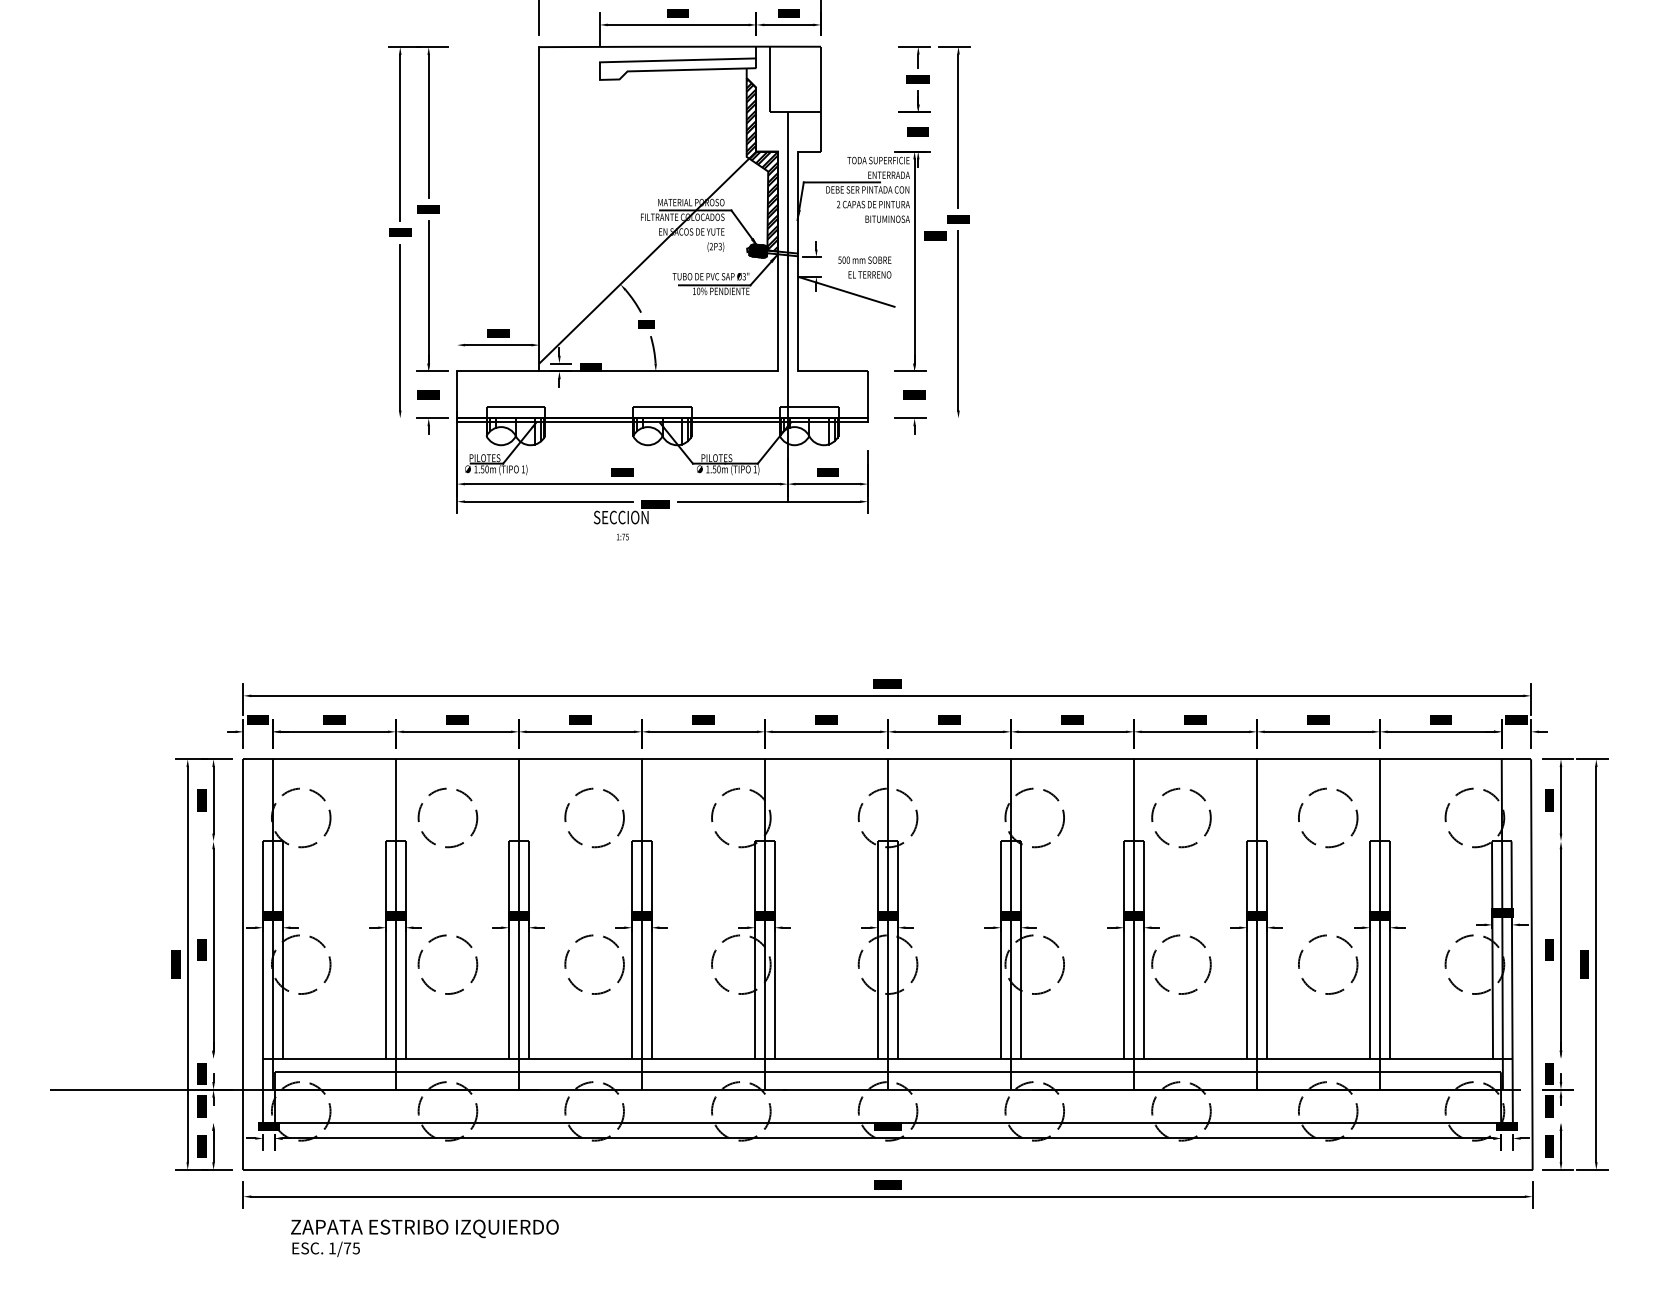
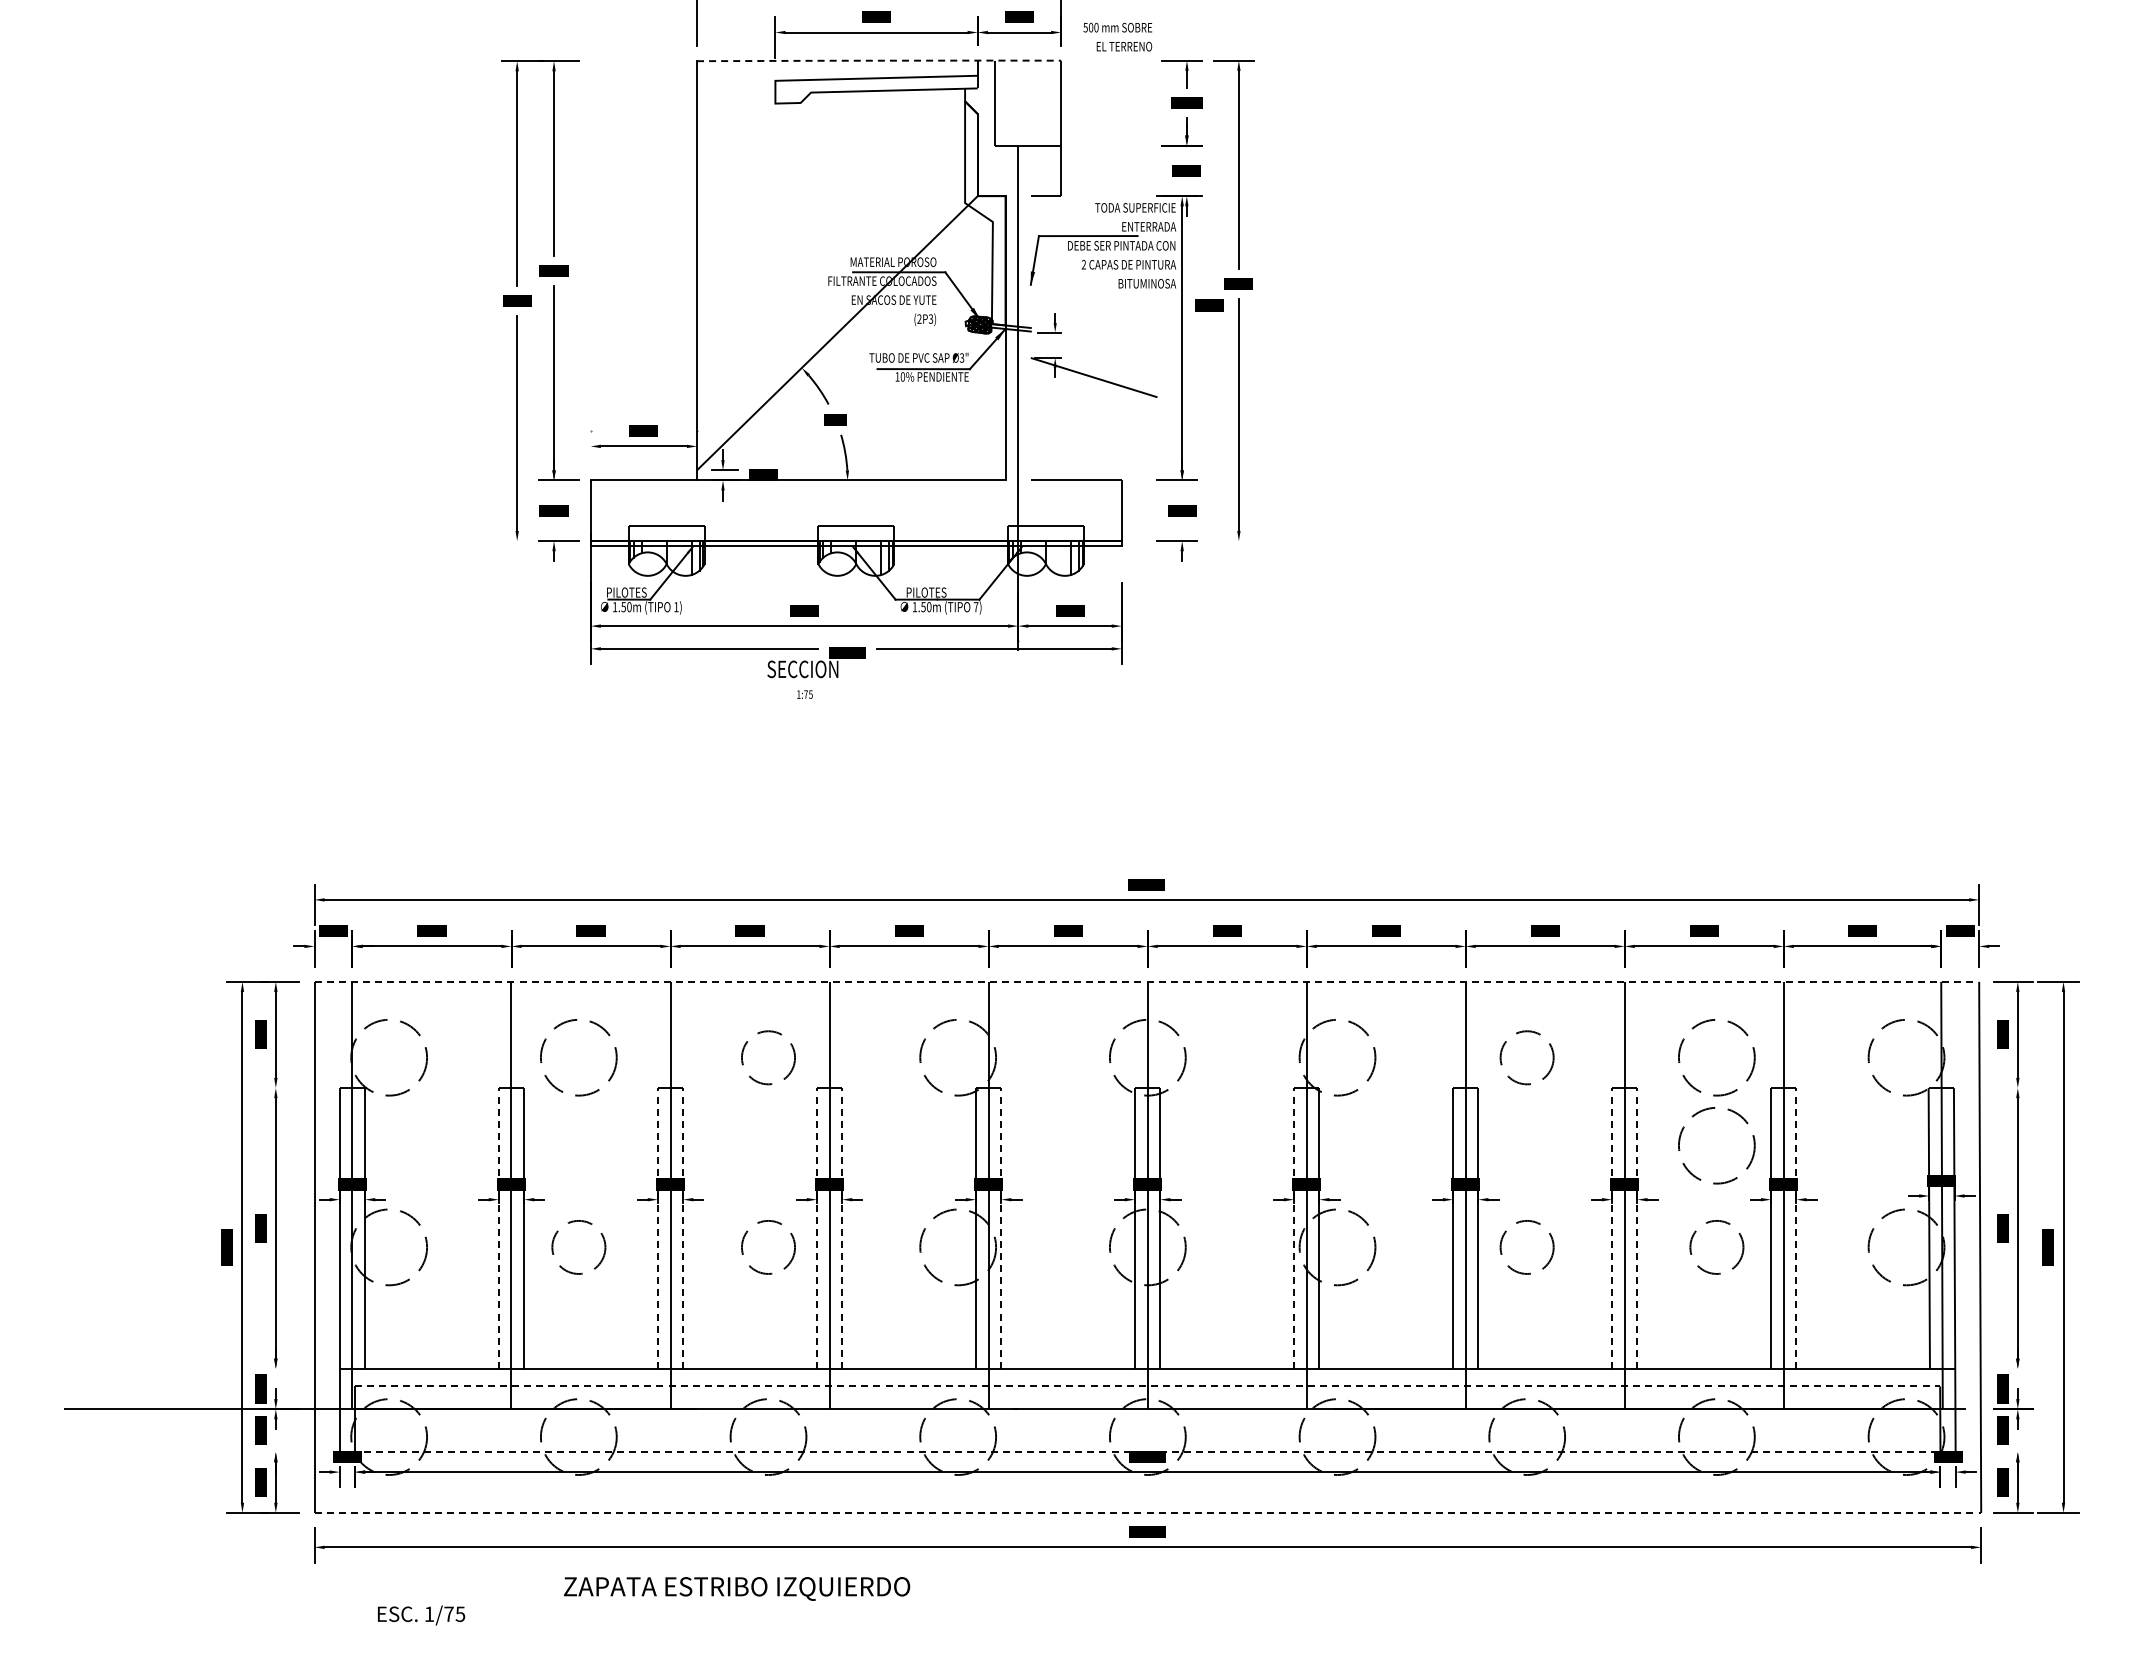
line: (680, 46) -> (879, 60), solid -> dashed
hatch: (762, 165) -> (985, 214), removed
line: (797, 261) -> (1030, 338), removed
text: (864, 267) -> (1117, 36), moved
text: (754, 469) -> (975, 607), 1) -> 7)
line: (887, 758) -> (1147, 981), solid -> dashed
circle: (594, 817) -> (768, 1057), size x0.7
circle: (1180, 817) -> (1526, 1057), size x0.7
circle: (1327, 885) -> (1716, 1145), added
line: (385, 949) -> (498, 1227), solid -> dashed
line: (508, 949) -> (657, 1227), solid -> dashed
line: (528, 949) -> (683, 1227), solid -> dashed
line: (631, 949) -> (816, 1227), solid -> dashed
line: (651, 949) -> (842, 1227), solid -> dashed
line: (774, 949) -> (1001, 1227), solid -> dashed
line: (1001, 949) -> (1294, 1227), solid -> dashed
line: (1247, 949) -> (1612, 1227), solid -> dashed
line: (1266, 949) -> (1637, 1227), solid -> dashed
line: (1389, 949) -> (1796, 1227), solid -> dashed
circle: (447, 964) -> (578, 1247), size x0.7
circle: (594, 964) -> (768, 1247), size x0.7
circle: (1180, 964) -> (1526, 1247), size x0.7
circle: (1327, 964) -> (1716, 1247), size x0.7
line: (887, 1072) -> (1147, 1386), solid -> dashed
line: (887, 1123) -> (1147, 1452), solid -> dashed
line: (888, 1169) -> (1148, 1512), solid -> dashed
text: (425, 1228) -> (737, 1588), moved

